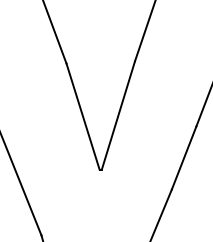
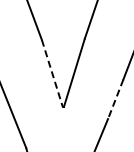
line: (83, 117) -> (52, 73), solid -> dashed
line: (183, 158) -> (115, 99), solid -> dashed

